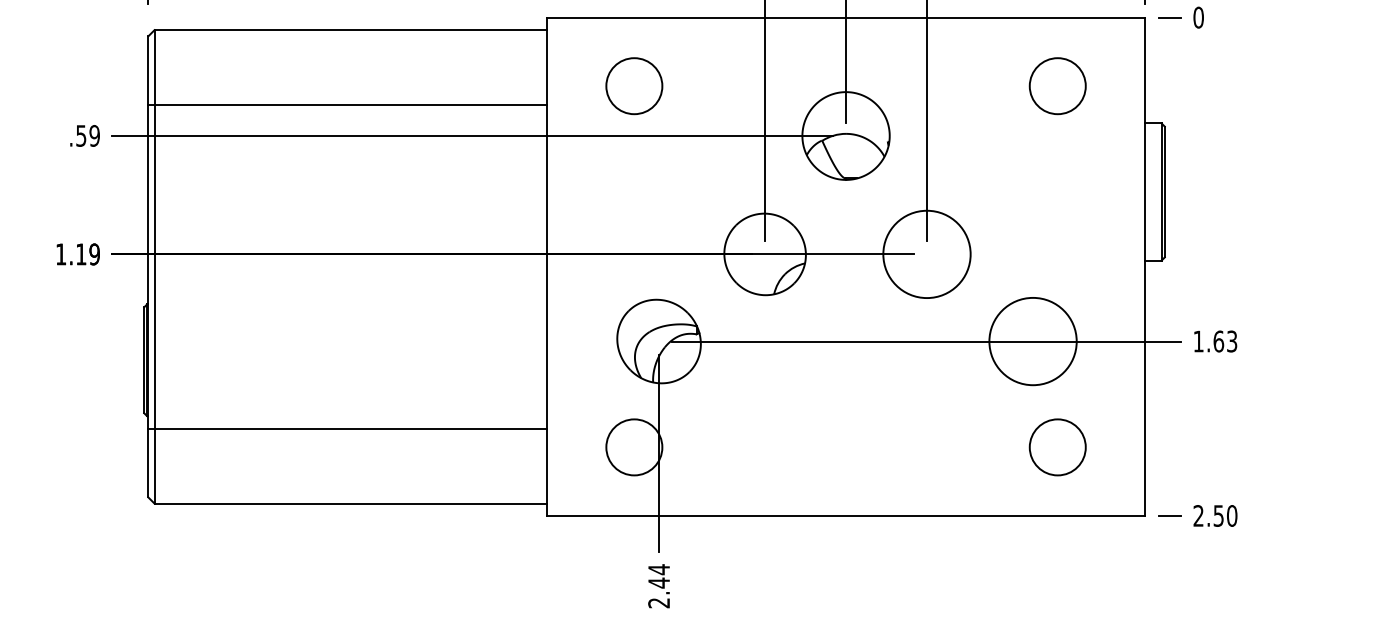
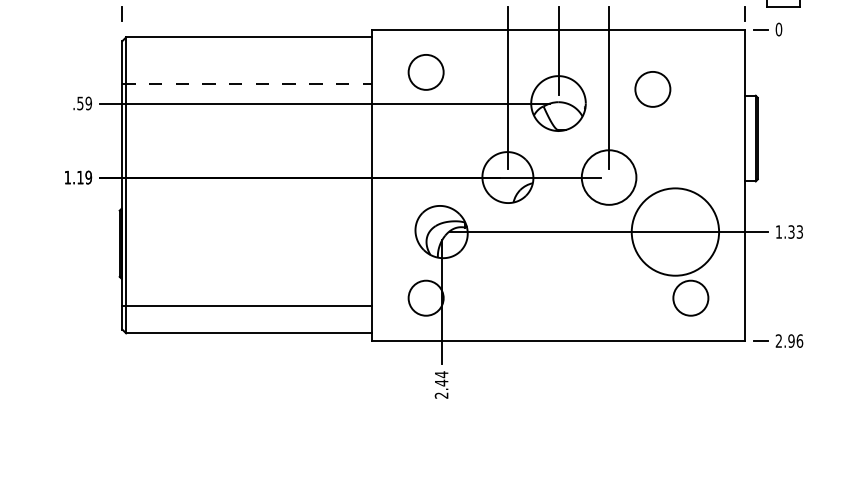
circle: (1057, 86) -> (652, 89), moved
line: (346, 105) -> (246, 84), solid -> dashed
circle: (1033, 340) -> (675, 231), size x1.6
text: (1218, 340) -> (791, 231), 1.63 -> 1.33
line: (346, 428) -> (246, 305), moved
text: (1225, 515) -> (795, 340), 2.50 -> 2.96

